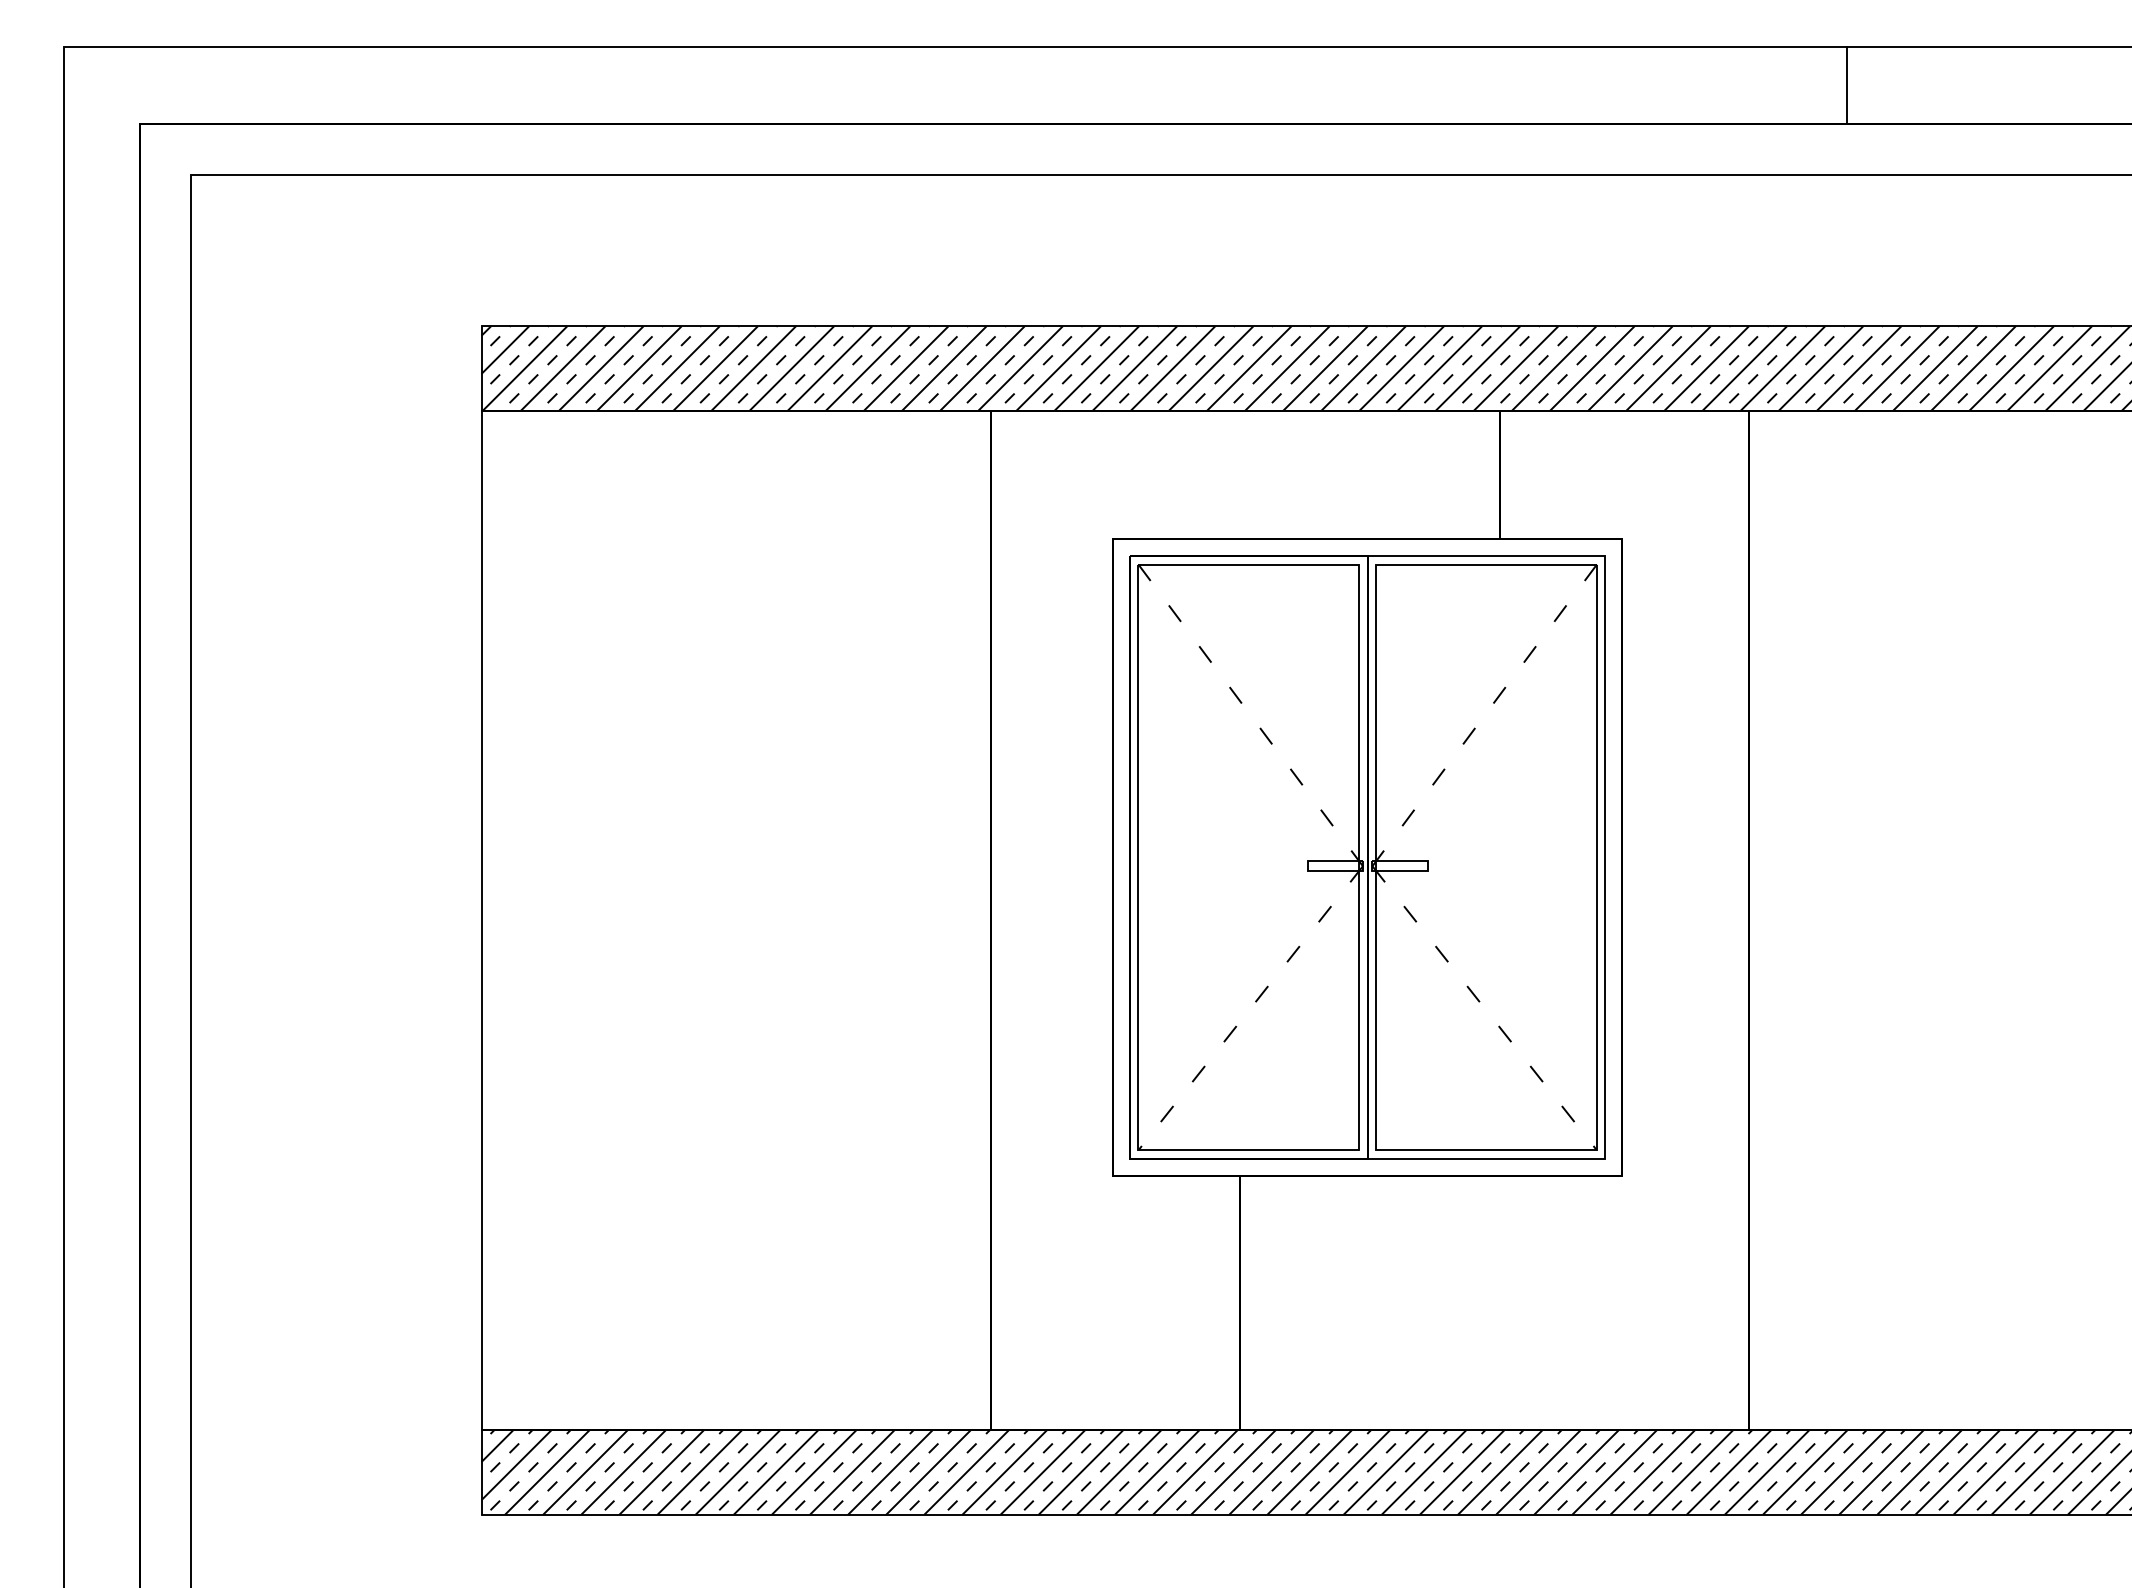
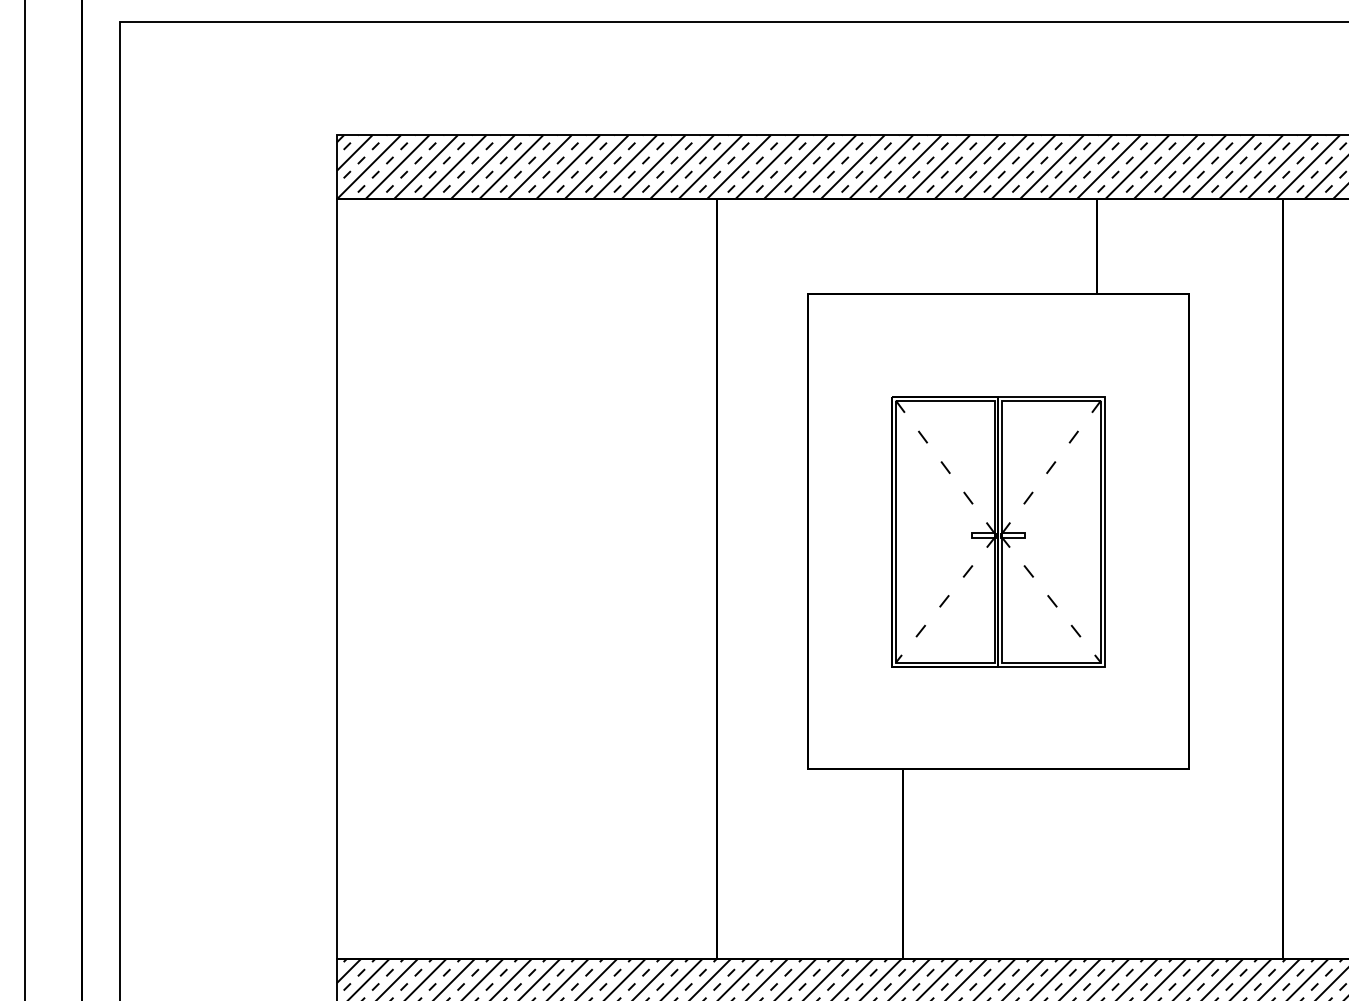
part: (1367, 857) -> (998, 531), size x0.6

